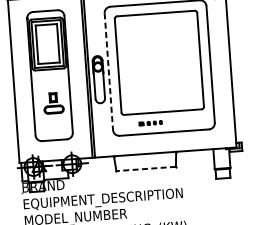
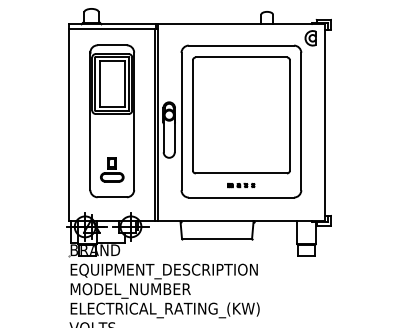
line: (108, 71) -> (181, 121), dashed -> solid
part: (53, 102) -> (112, 169), moved
part: (150, 123) -> (241, 185), moved
line: (145, 168) -> (216, 238), dashed -> solid

